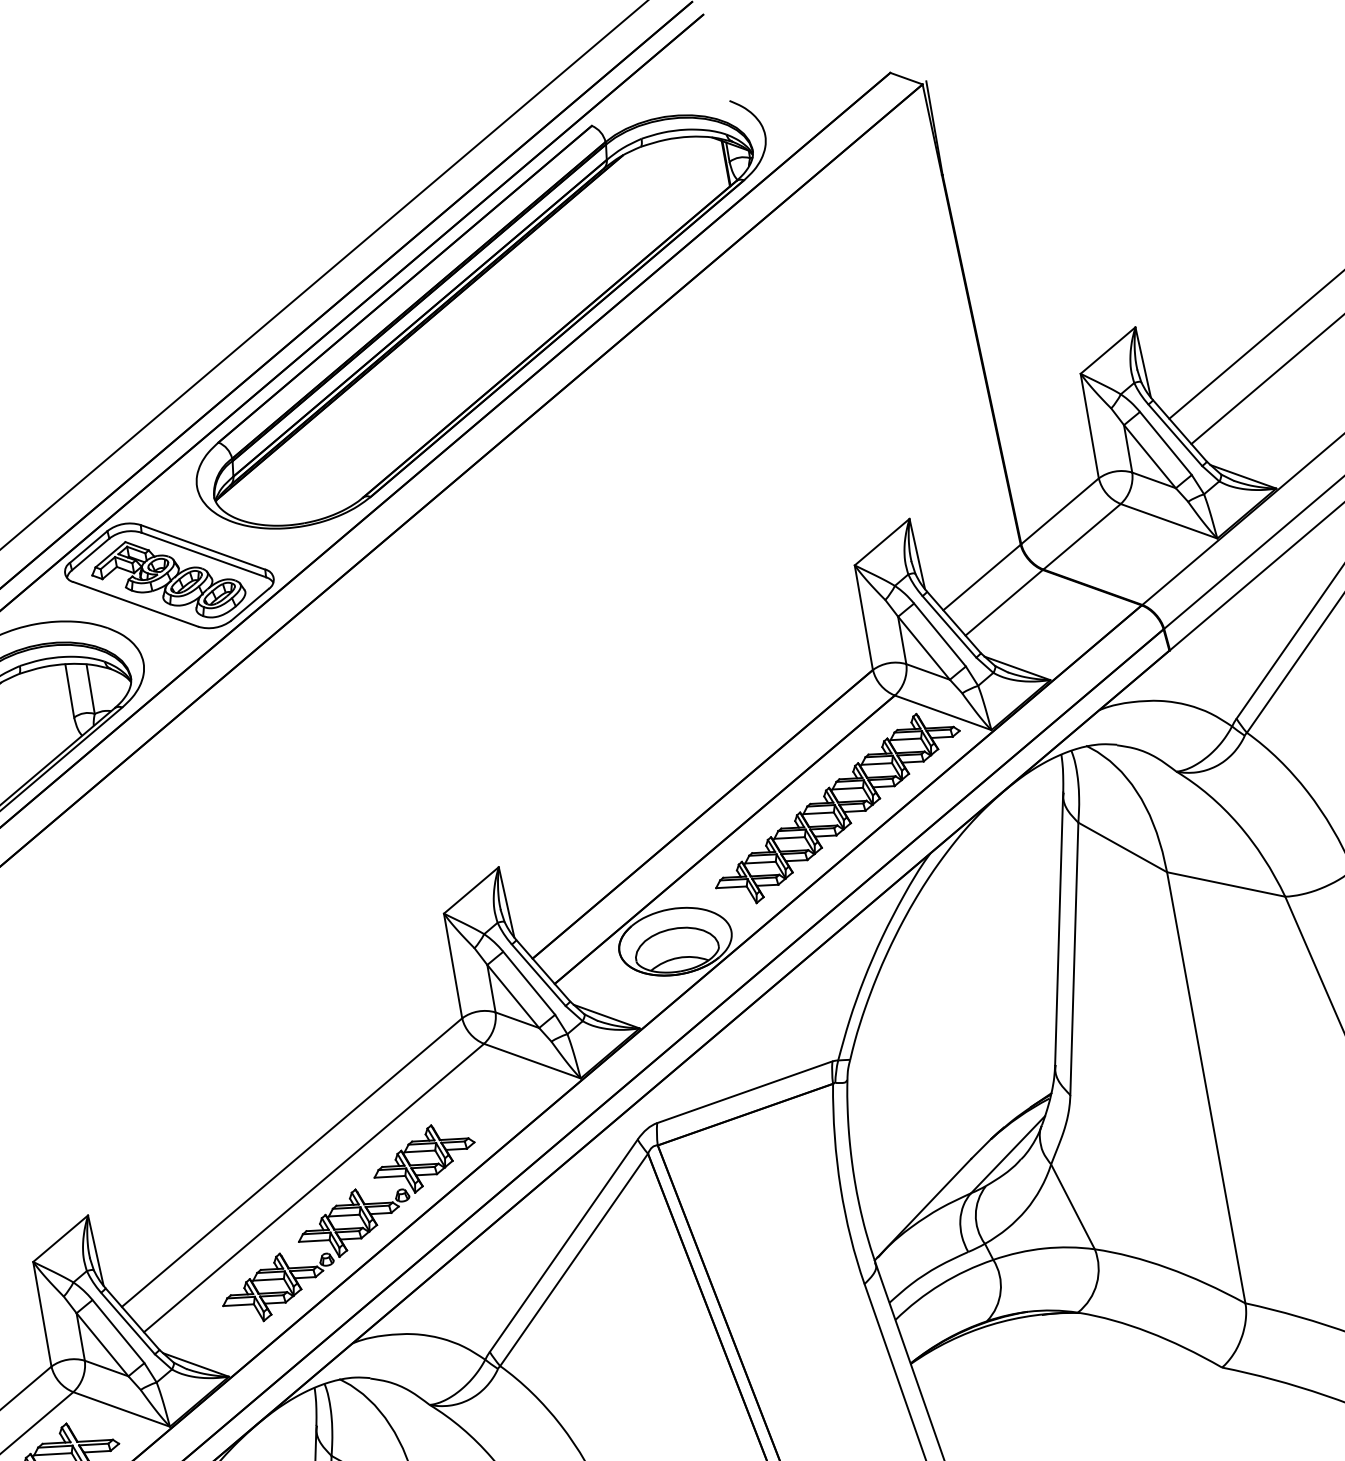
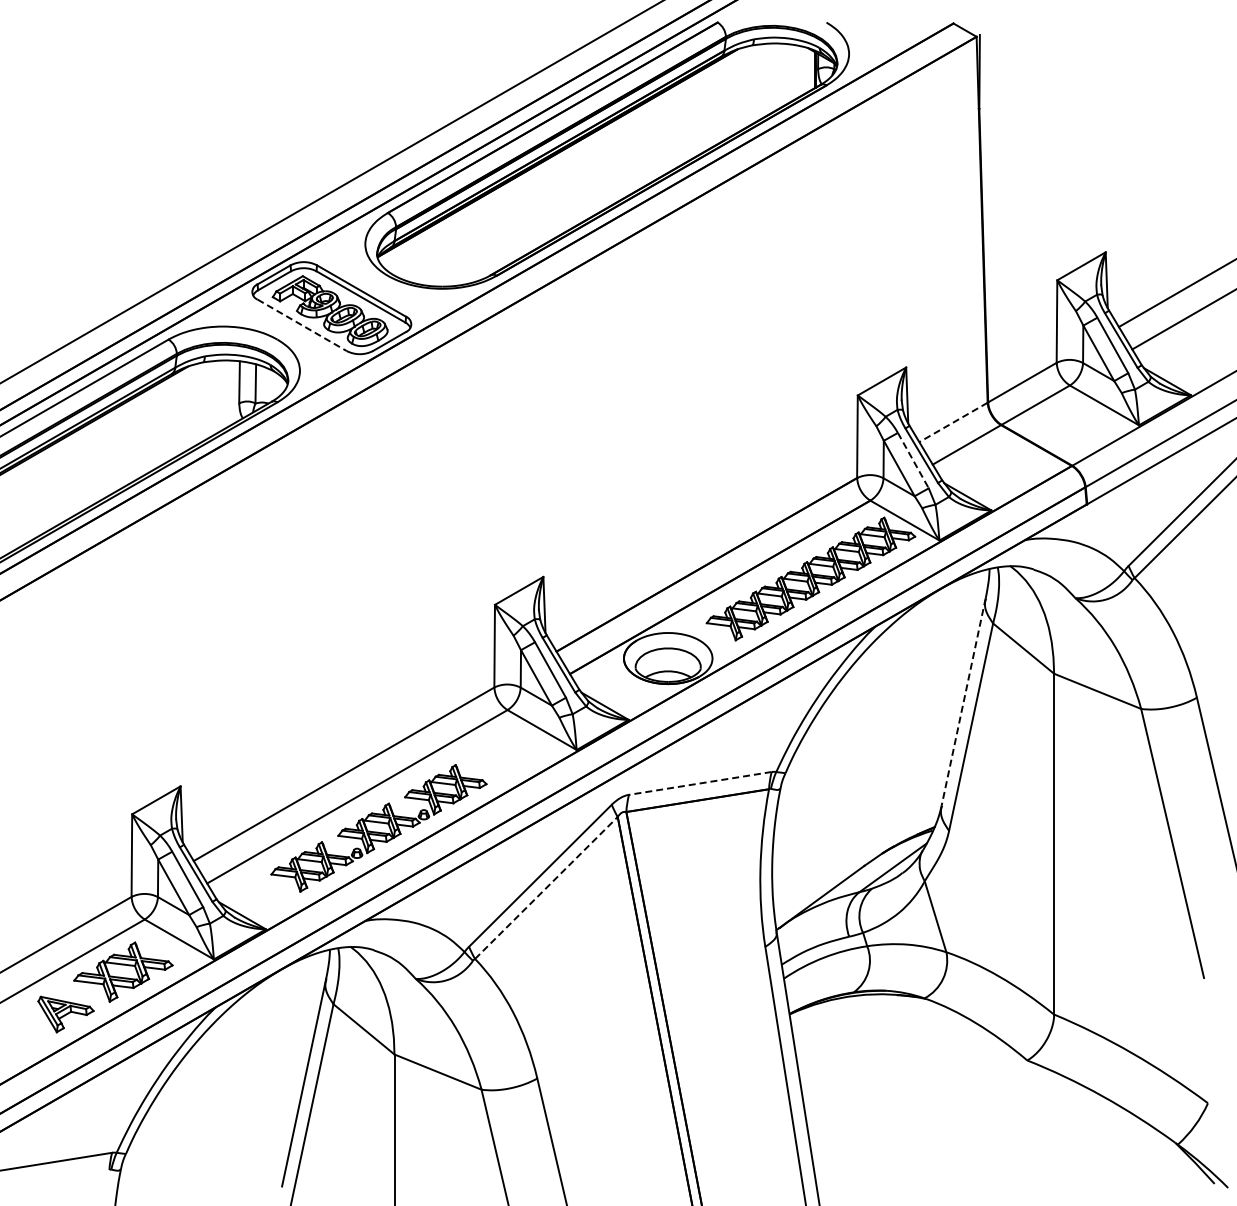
line: (982, 577) -> (953, 422), solid -> dashed
line: (136, 604) -> (302, 325), solid -> dashed
line: (940, 634) -> (913, 460), solid -> dashed
line: (1059, 929) -> (963, 702), solid -> dashed
line: (743, 1092) -> (699, 783), solid -> dashed
line: (574, 1259) -> (546, 887), solid -> dashed

